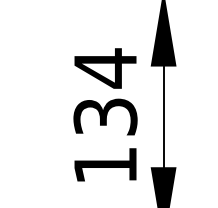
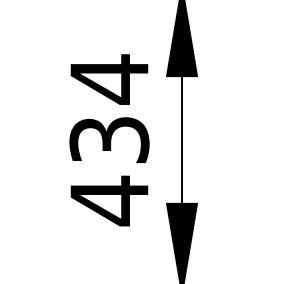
text: (105, 165) -> (109, 200), 134 -> 434

